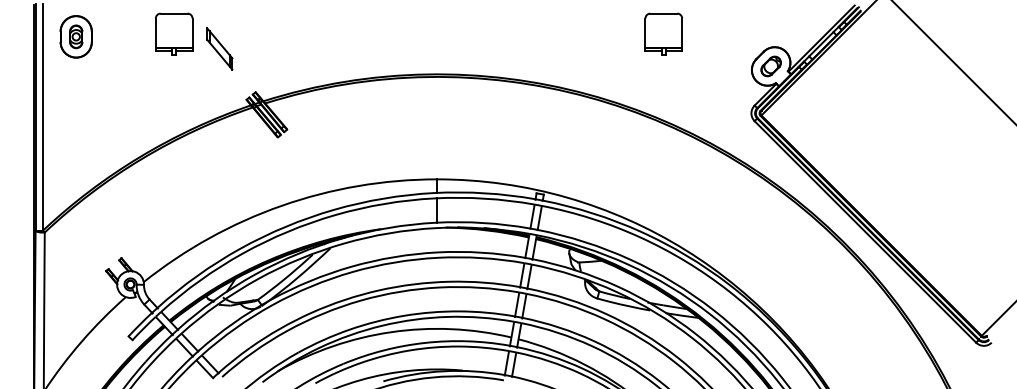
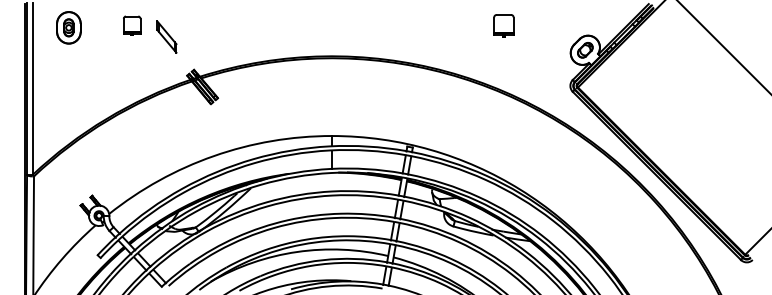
part: (173, 33) -> (131, 25), size x0.6
part: (663, 33) -> (503, 25), size x0.7
part: (75, 36) -> (68, 27), moved

